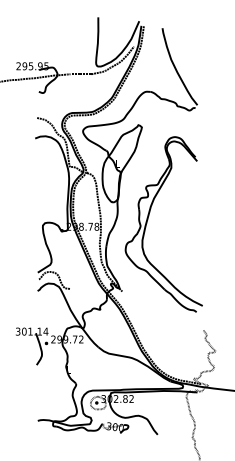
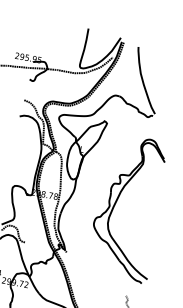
part: (148, 219) -> (116, 201), moved

